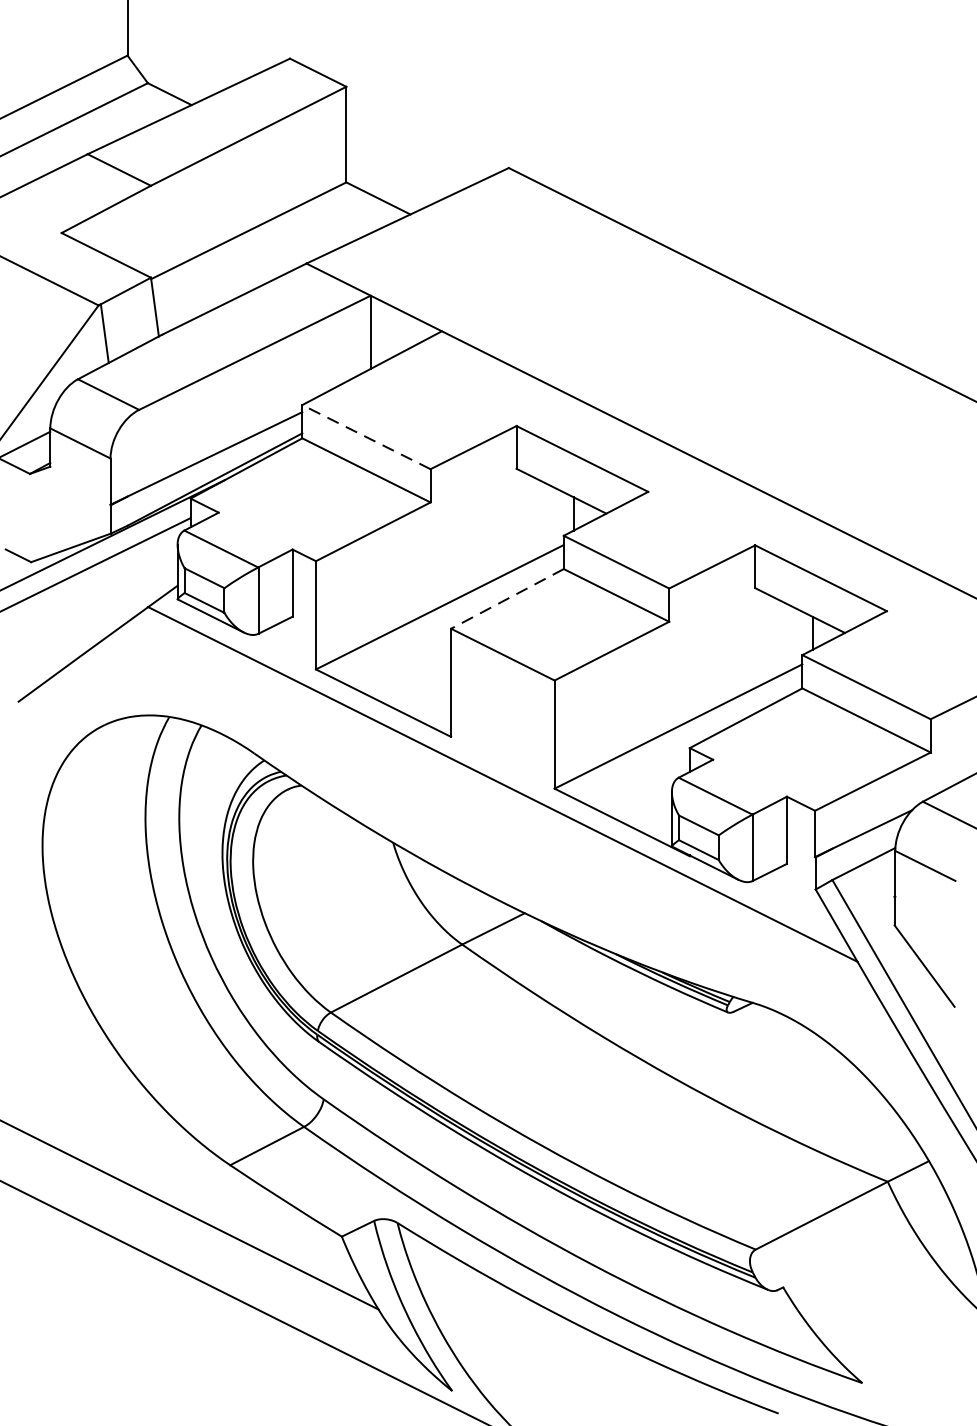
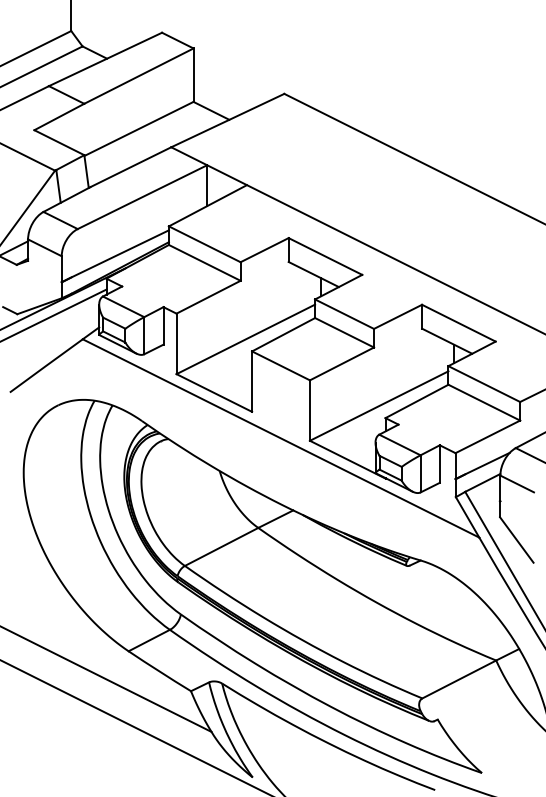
line: (365, 437) -> (204, 244), dashed -> solid
line: (507, 598) -> (283, 334), dashed -> solid

